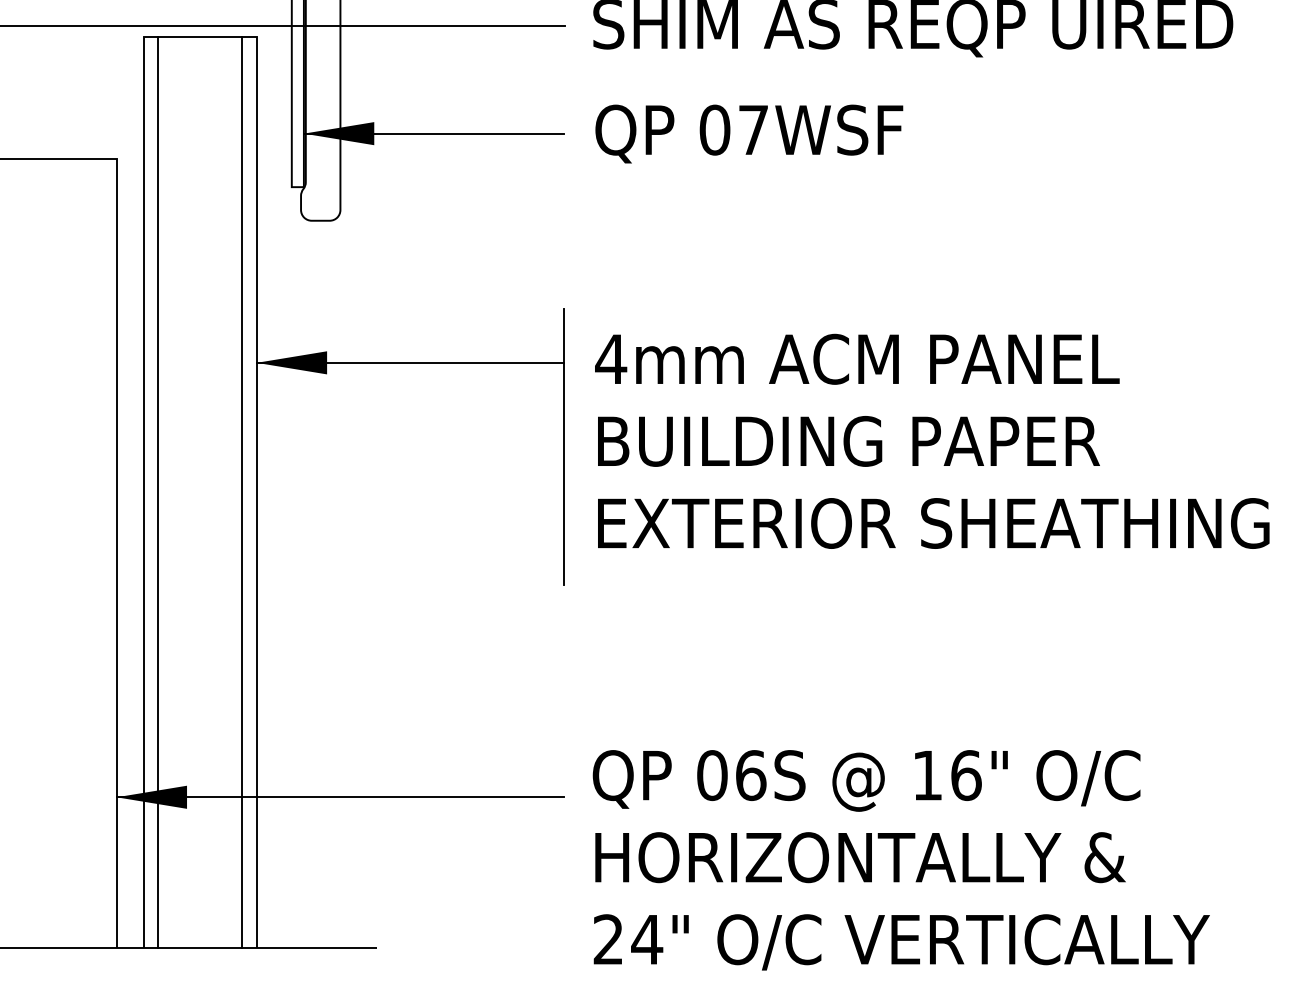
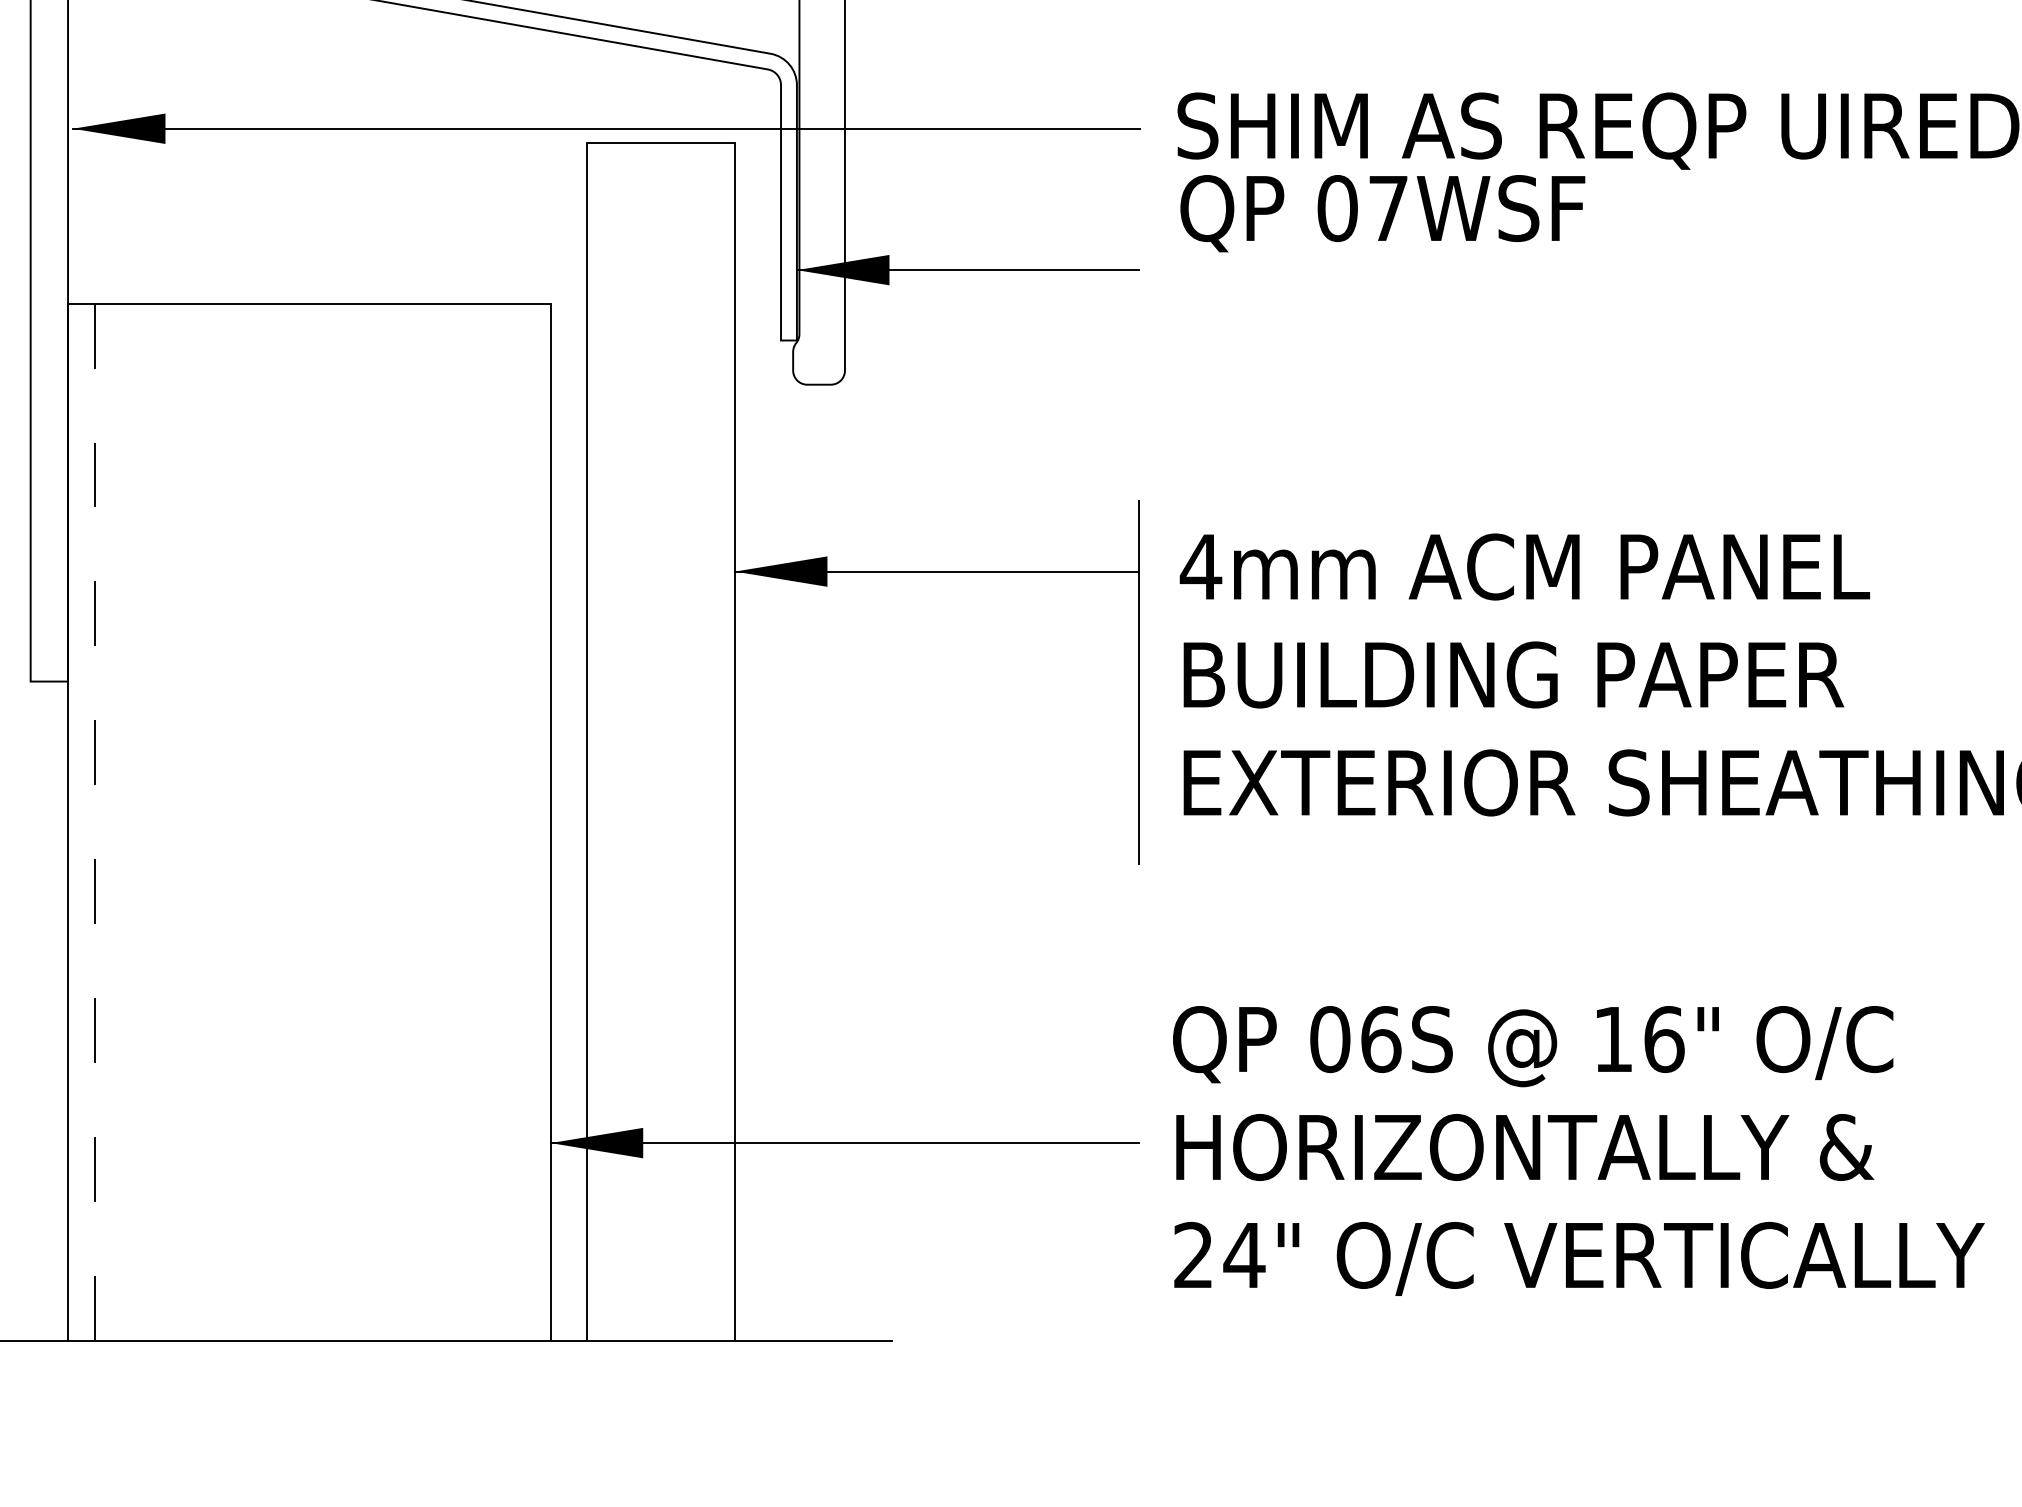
text: (749, 133) -> (1382, 213), moved
line: (158, 491) -> (605, 741), removed
line: (242, 491) -> (716, 741), removed
text: (901, 859) -> (1578, 1150), moved

